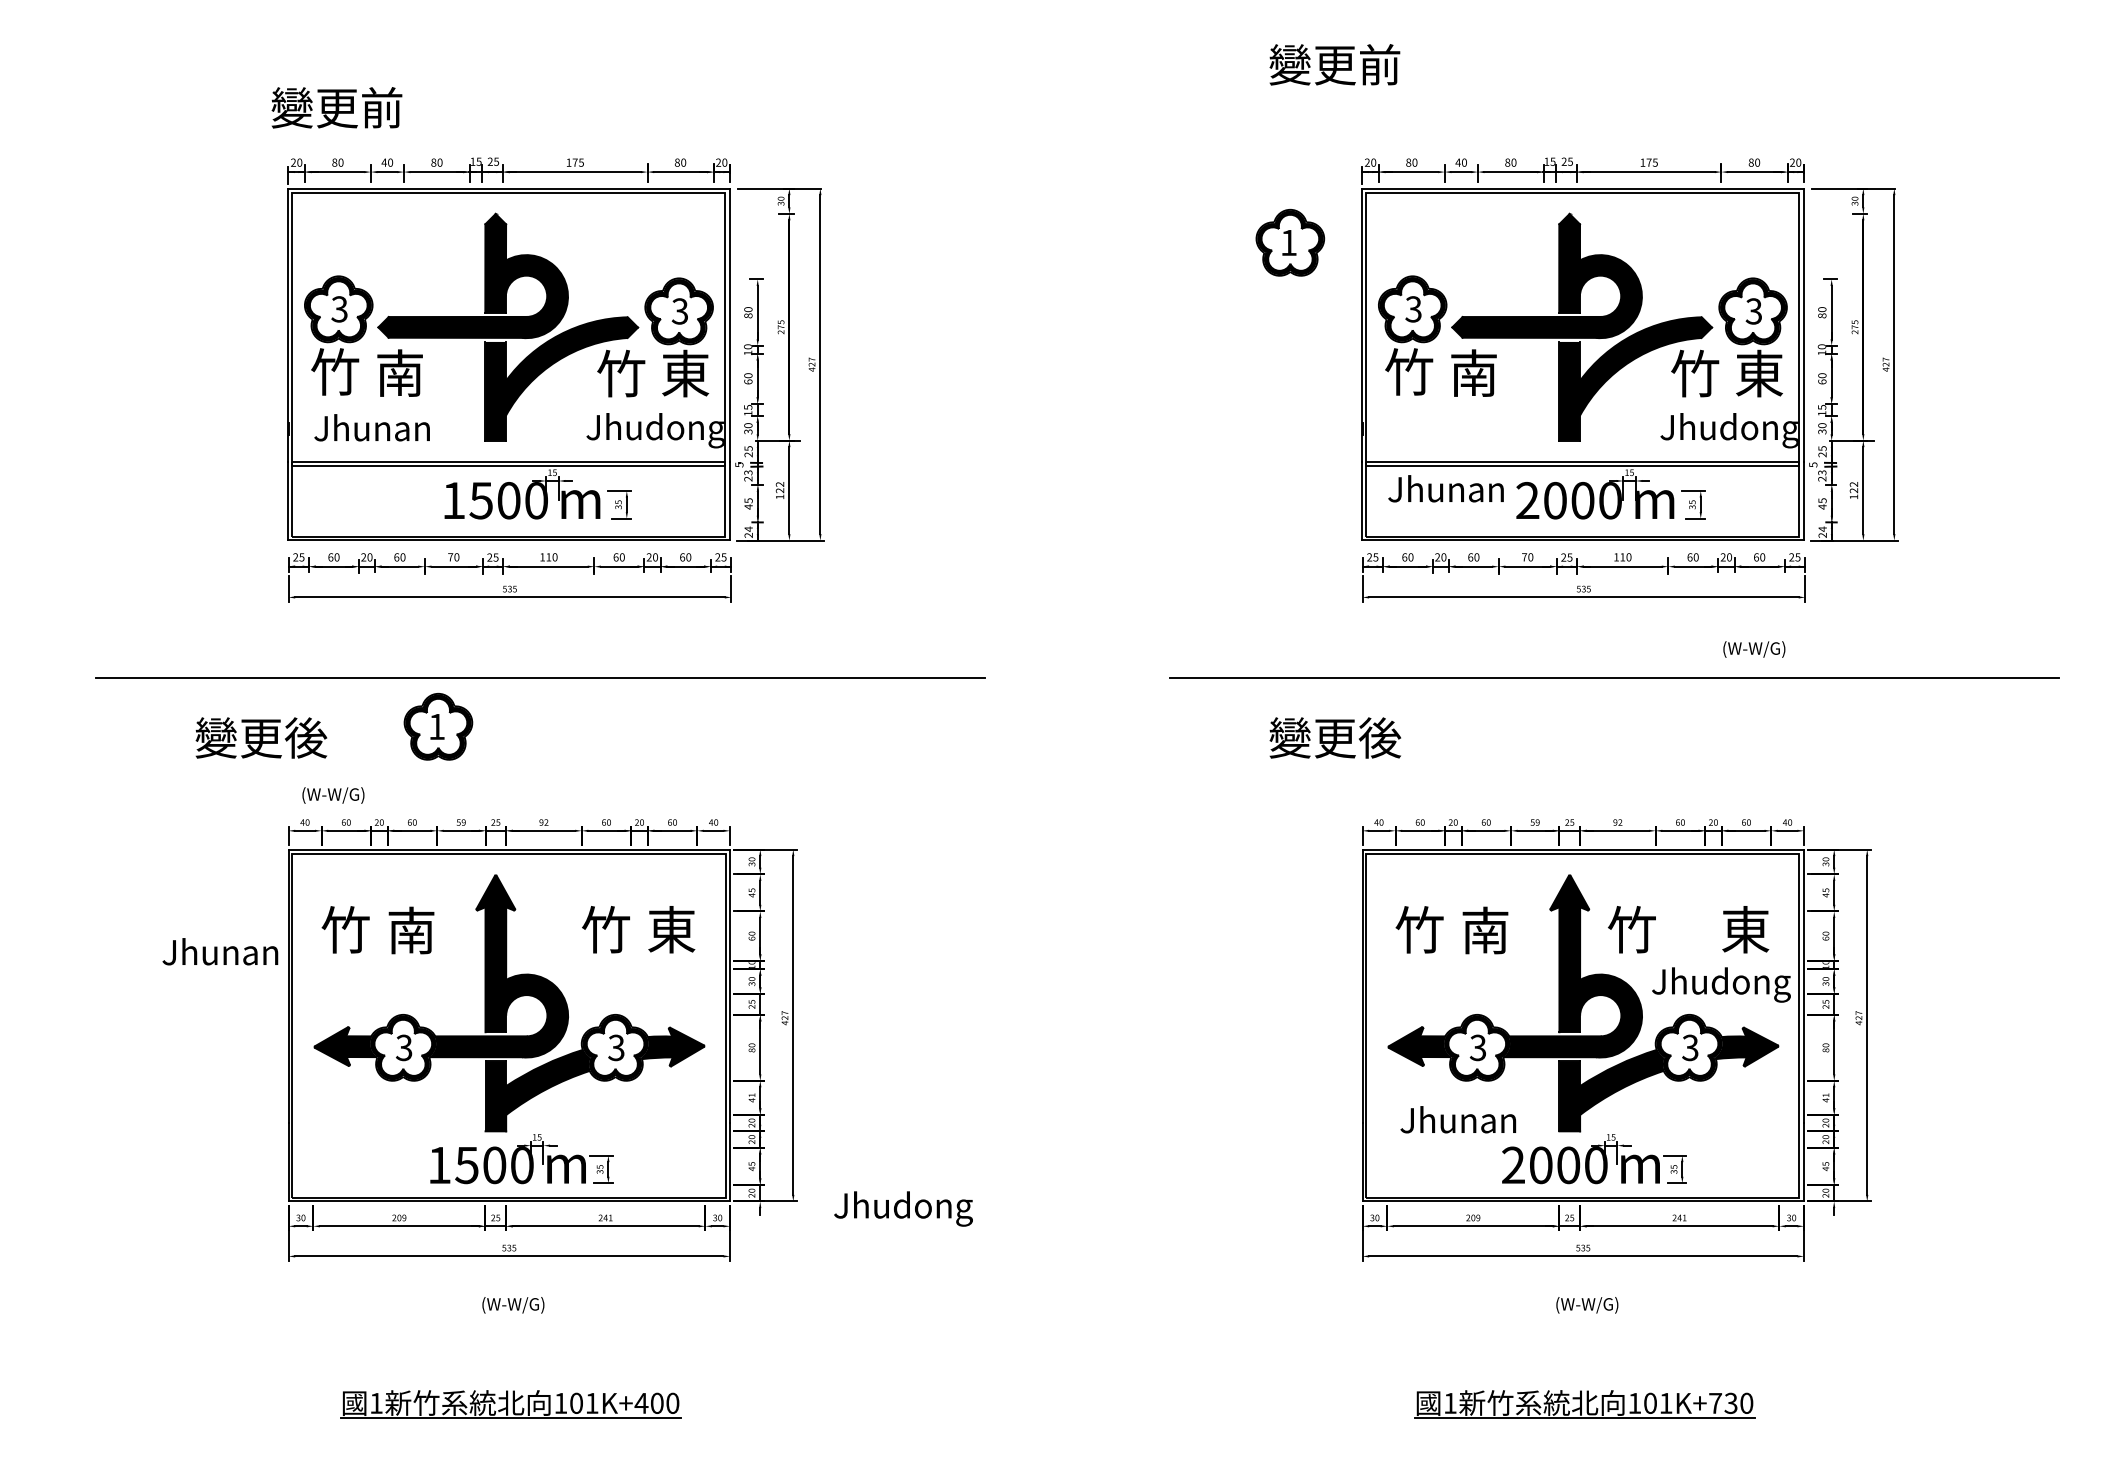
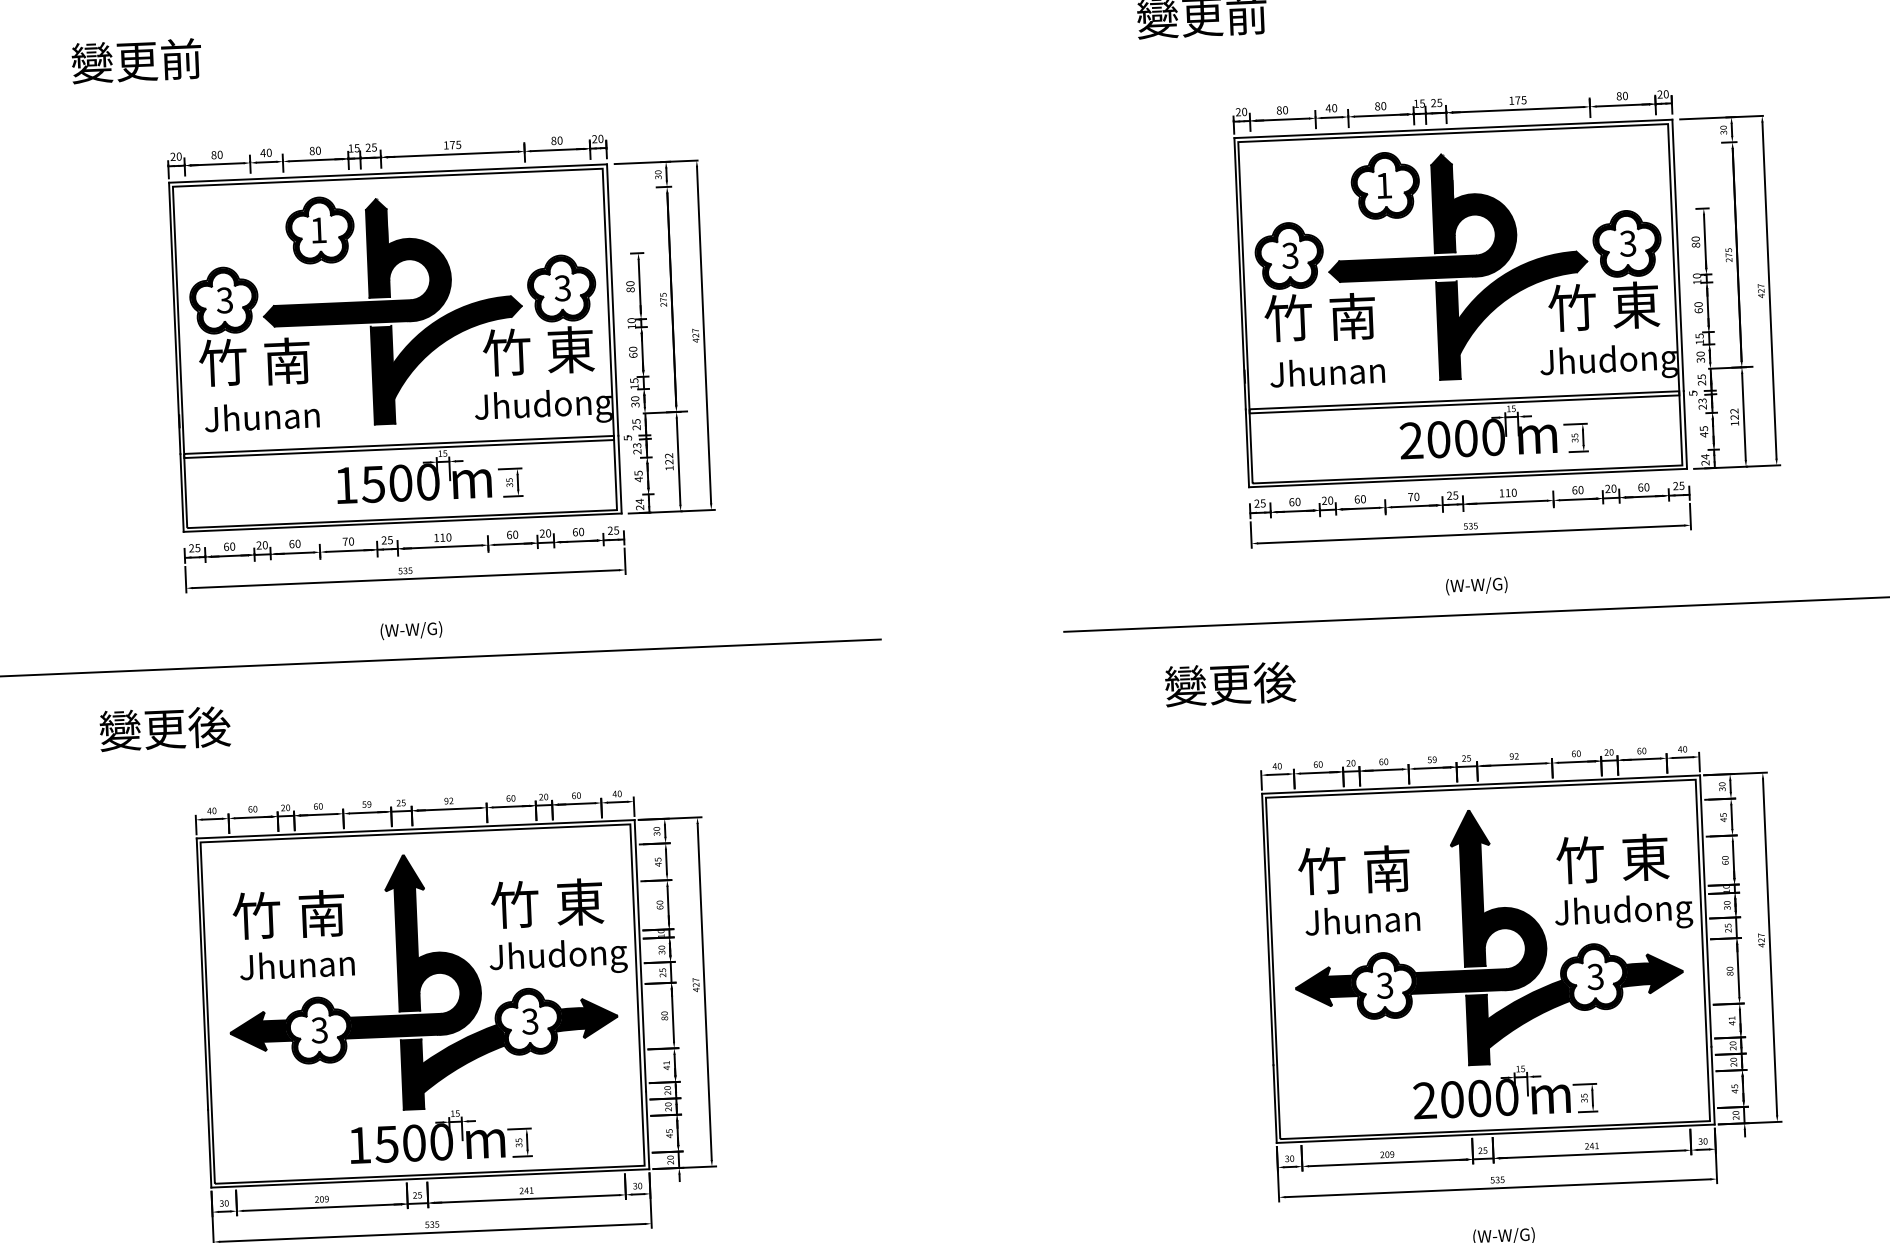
text: (336, 107) -> (136, 60), moved
part: (1290, 242) -> (1385, 185), moved
text: (1445, 488) -> (1326, 371), moved
text: (1754, 649) -> (1476, 585), moved
part: (438, 726) -> (320, 230), moved
text: (333, 795) -> (411, 630), moved
text: (1631, 929) -> (1579, 859), moved
text: (220, 951) -> (297, 964), moved
text: (1458, 1119) -> (1362, 919), moved
text: (903, 1208) -> (558, 957), moved

